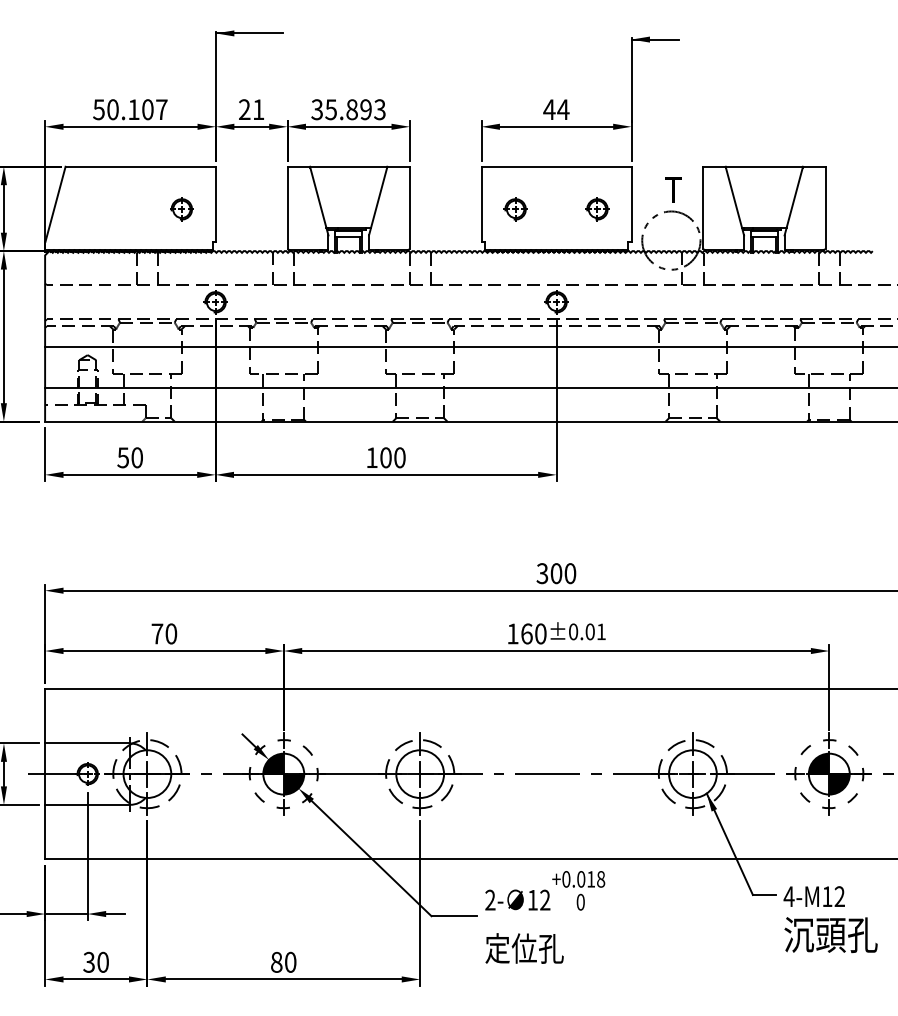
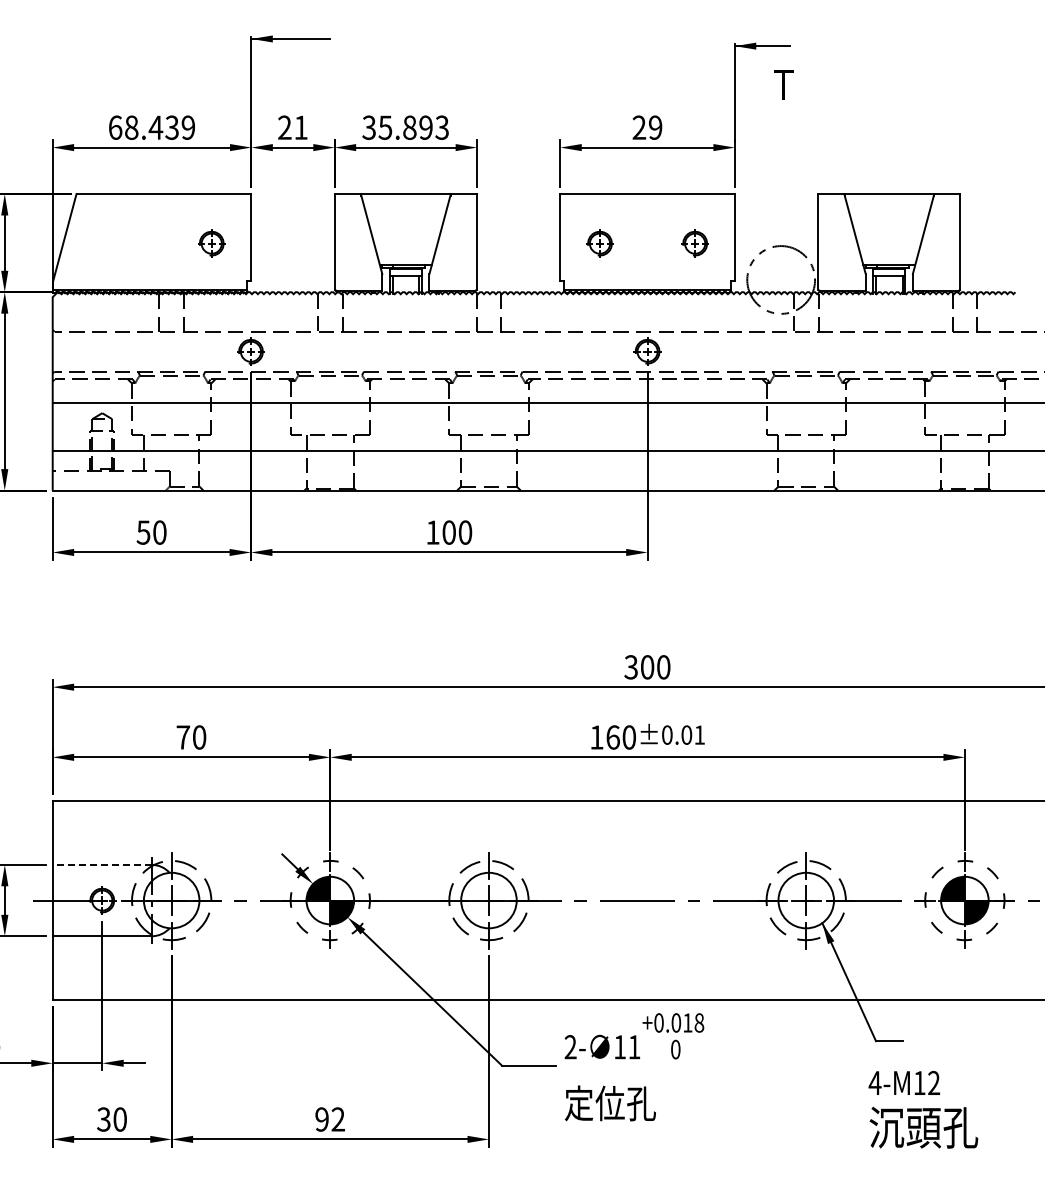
text: (130, 109) -> (151, 127), 50.107 -> 68.439
text: (556, 109) -> (647, 127), 44 -> 29
text: (673, 189) -> (783, 84), moved
line: (87, 743) -> (102, 864), solid -> dashed
text: (545, 900) -> (634, 1047), 12 -> 11
text: (830, 919) -> (923, 1109), moved
text: (283, 962) -> (330, 1119), 80 -> 92

